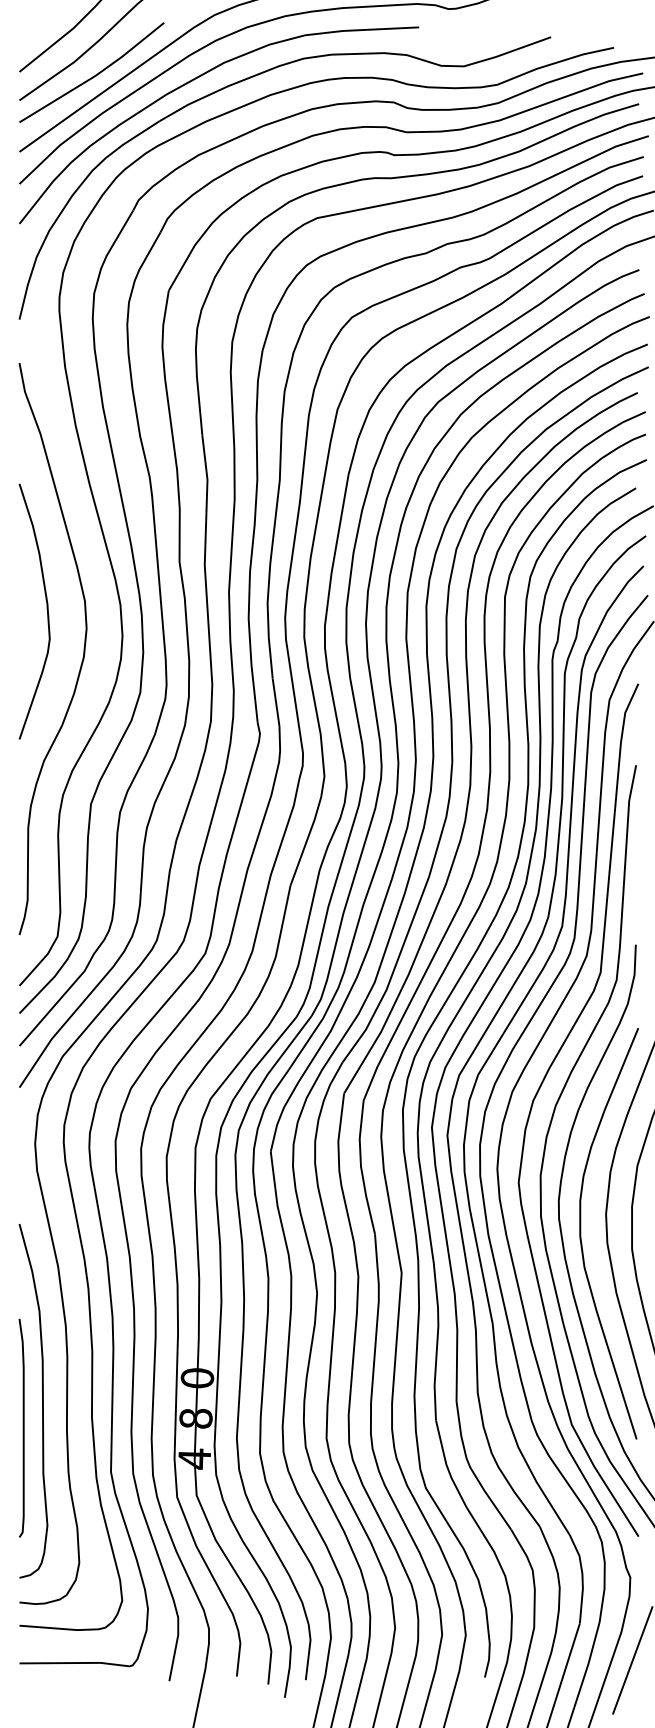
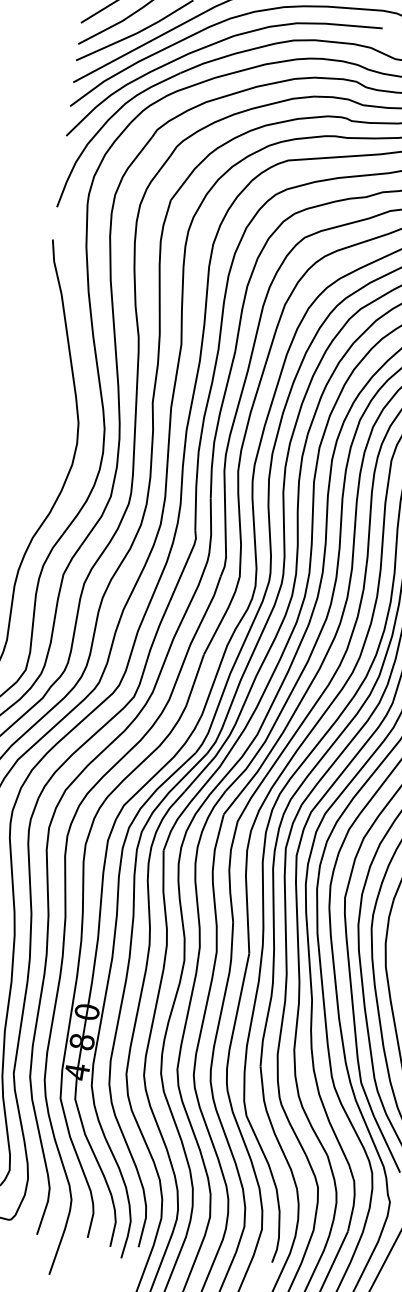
curve: (46, 609) -> (49, 425), removed

